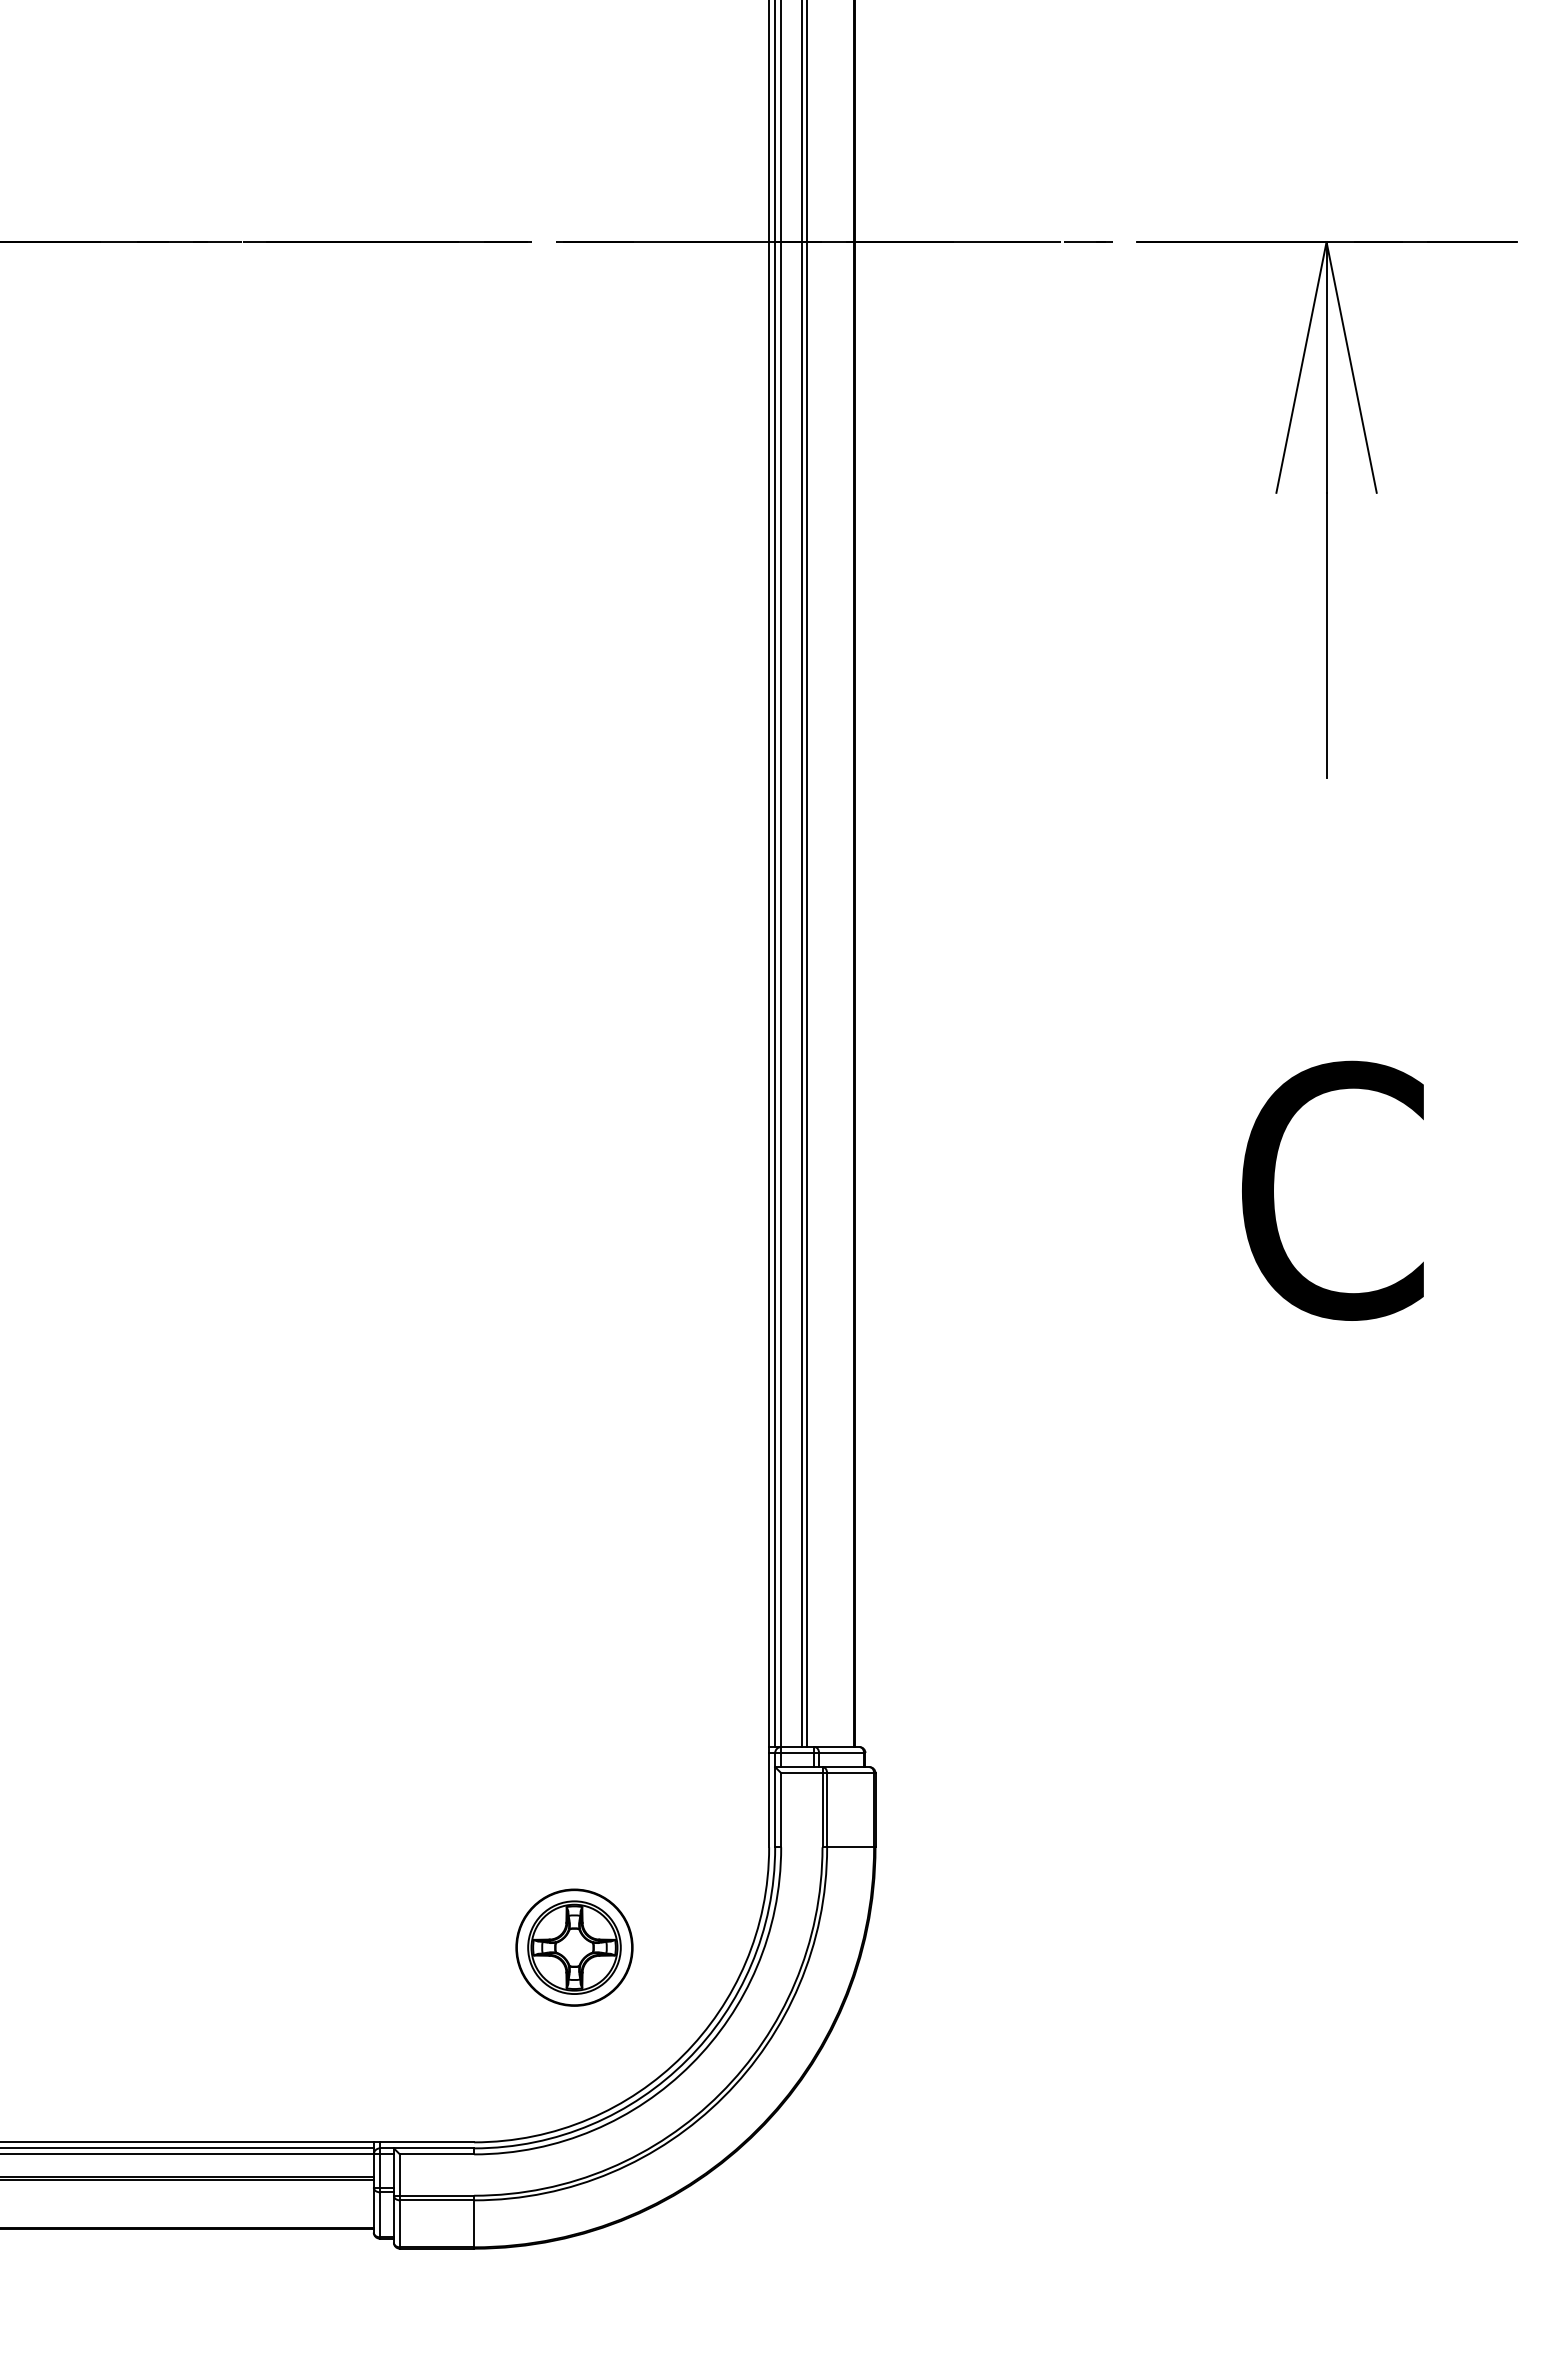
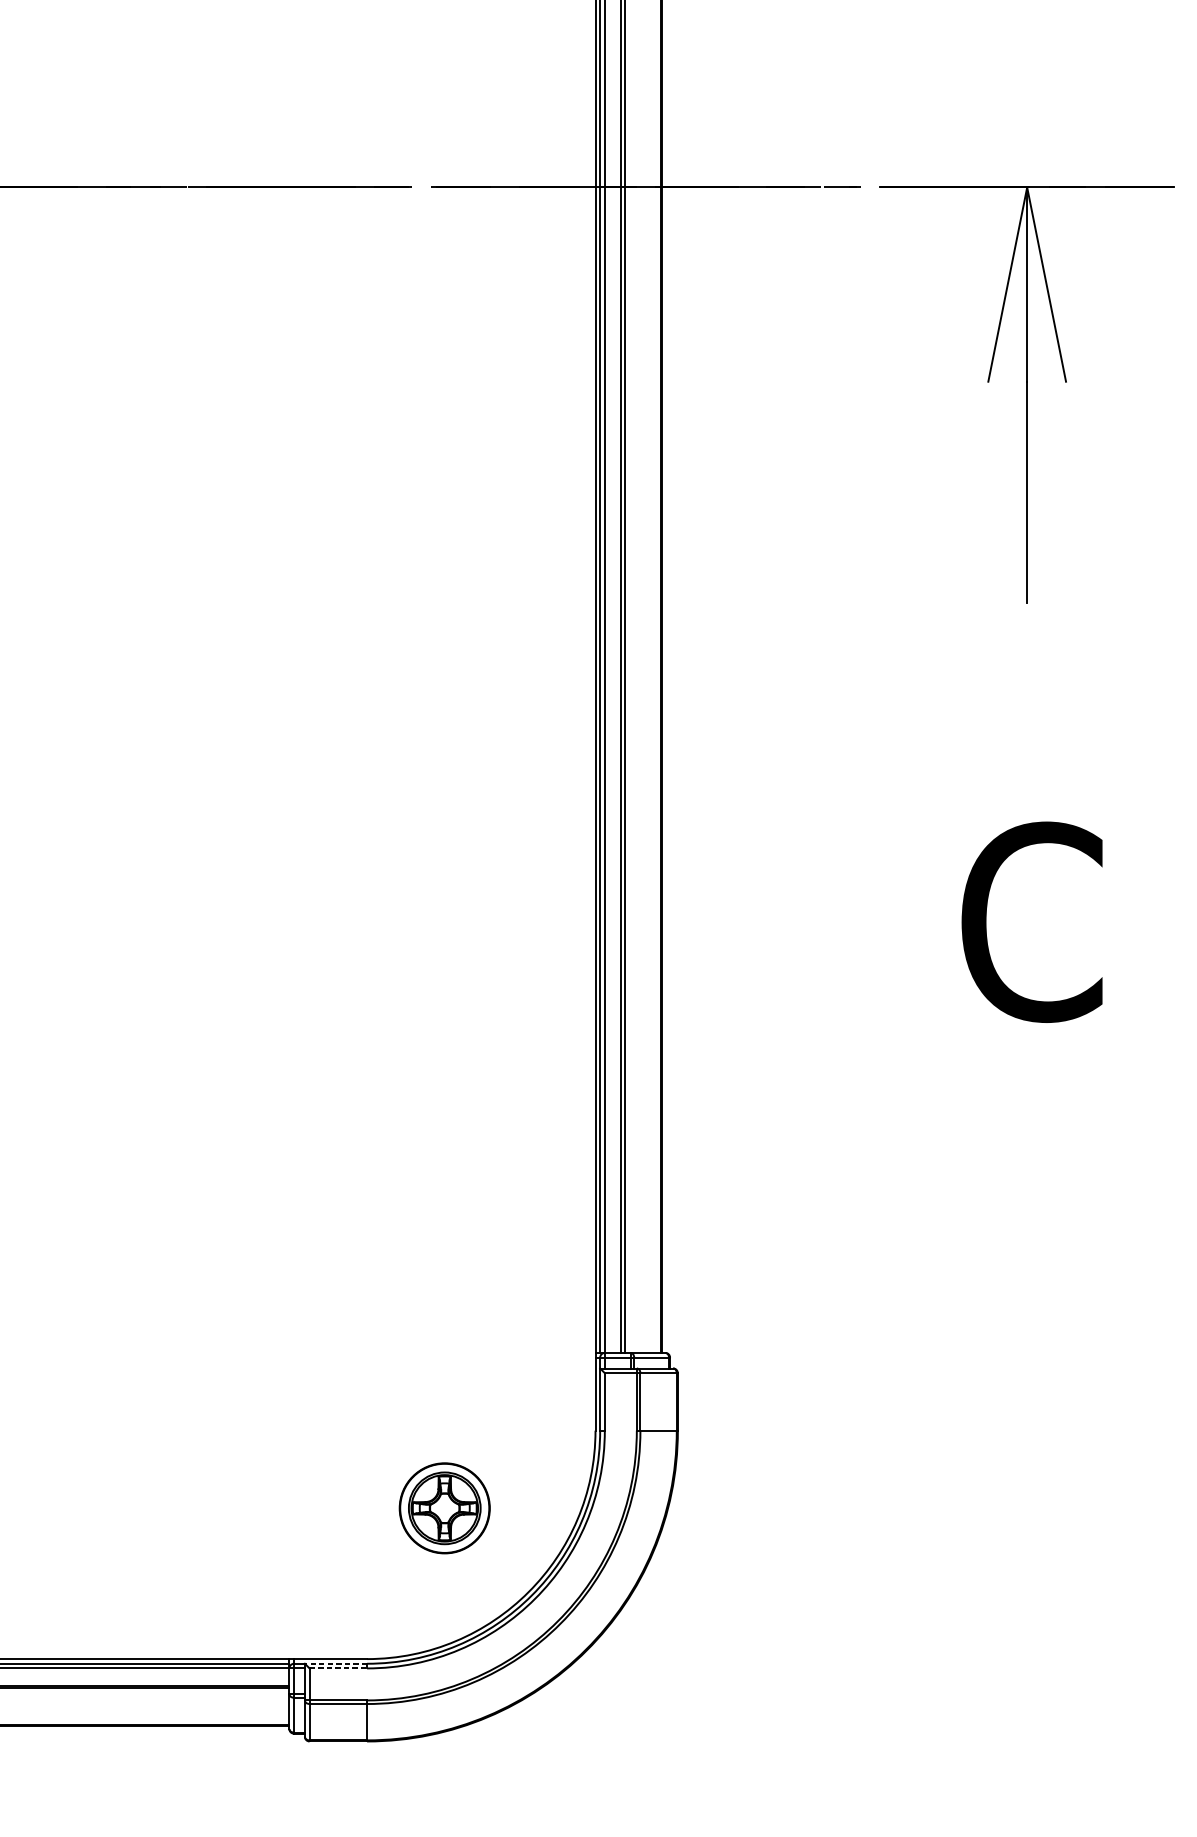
line: (433, 2148) -> (335, 1663), solid -> dashed
line: (437, 2154) -> (338, 1668), solid -> dashed

